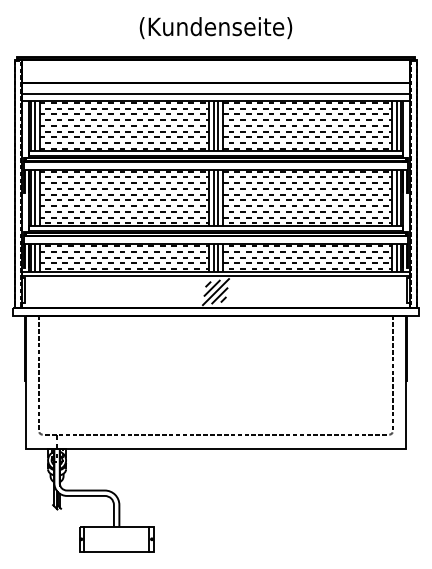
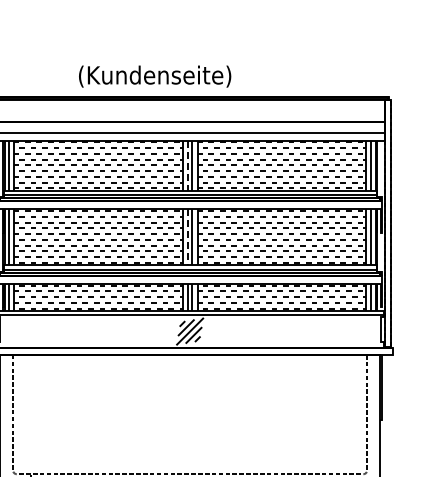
text: (215, 28) -> (154, 77), moved
line: (213, 126) -> (187, 166), solid -> dashed
line: (213, 198) -> (187, 238), solid -> dashed

